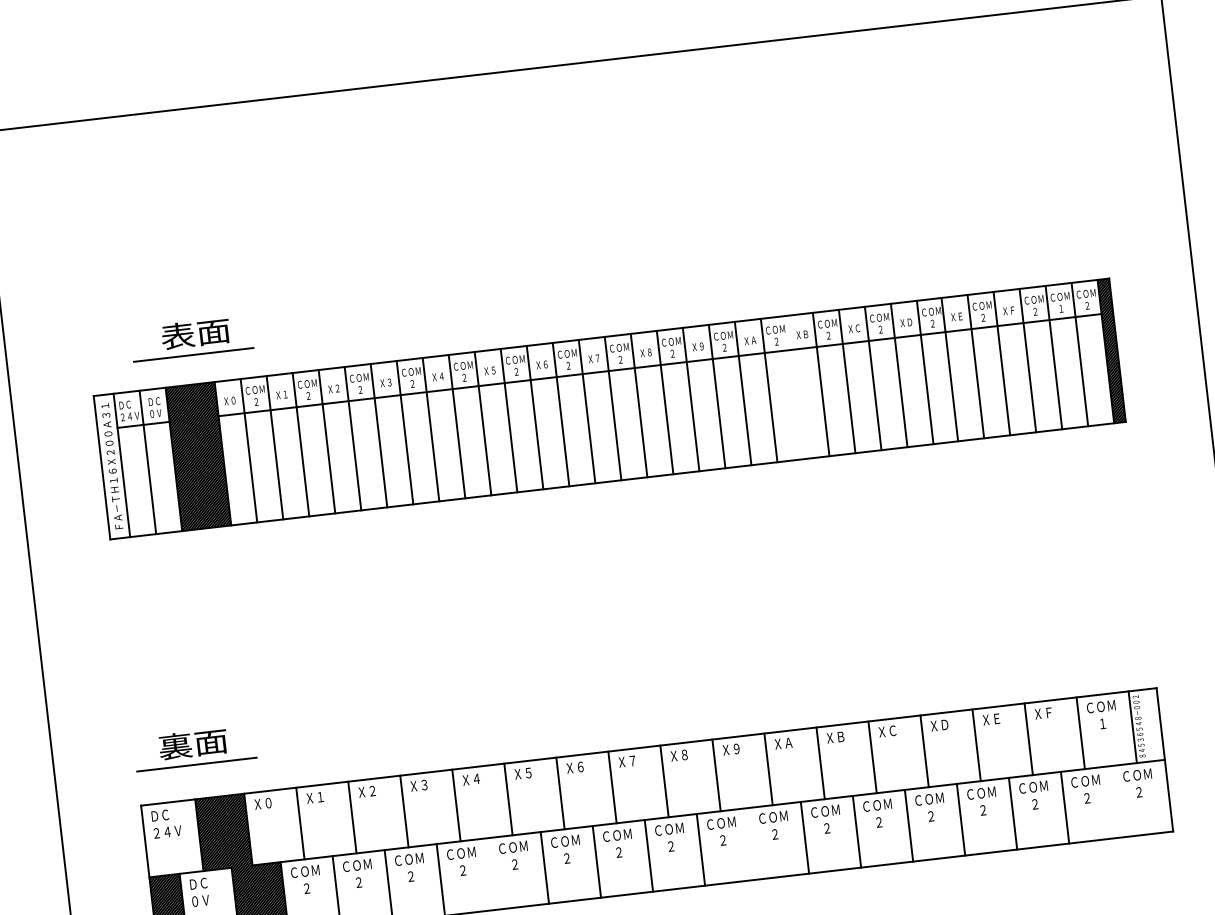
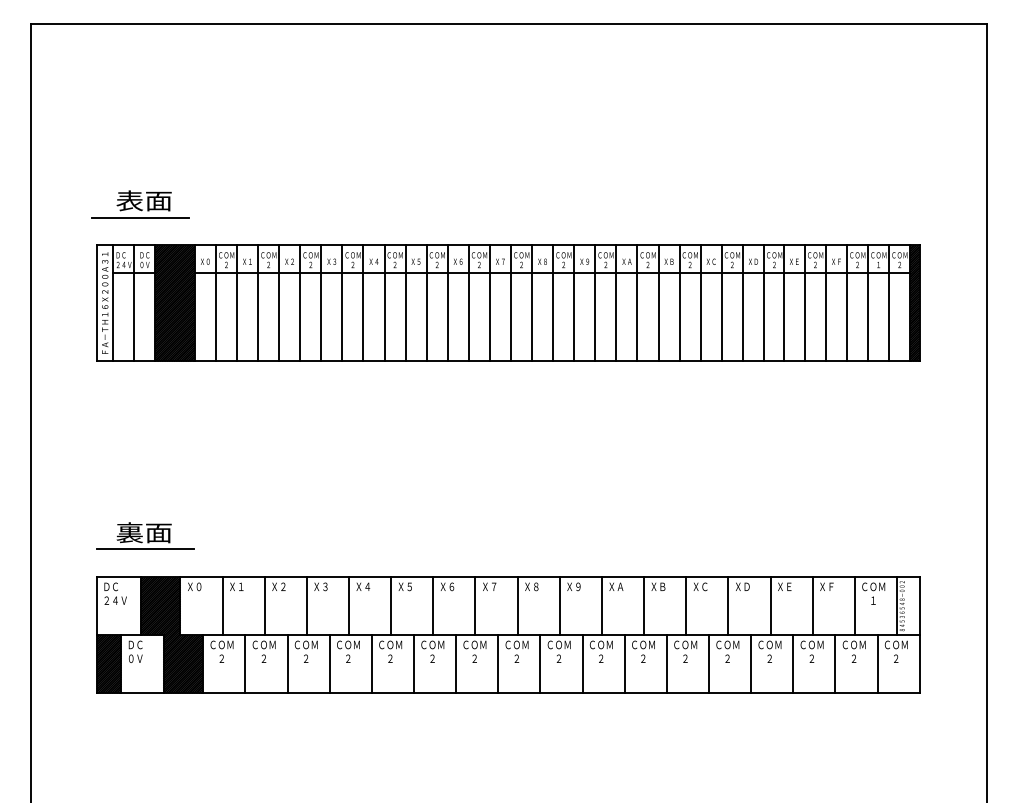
part: (191, 338) -> (140, 204), moved
line: (795, 387) -> (658, 303), added
line: (1116, 802) -> (877, 664), added
line: (752, 844) -> (582, 664), added
line: (492, 874) -> (371, 664), added

